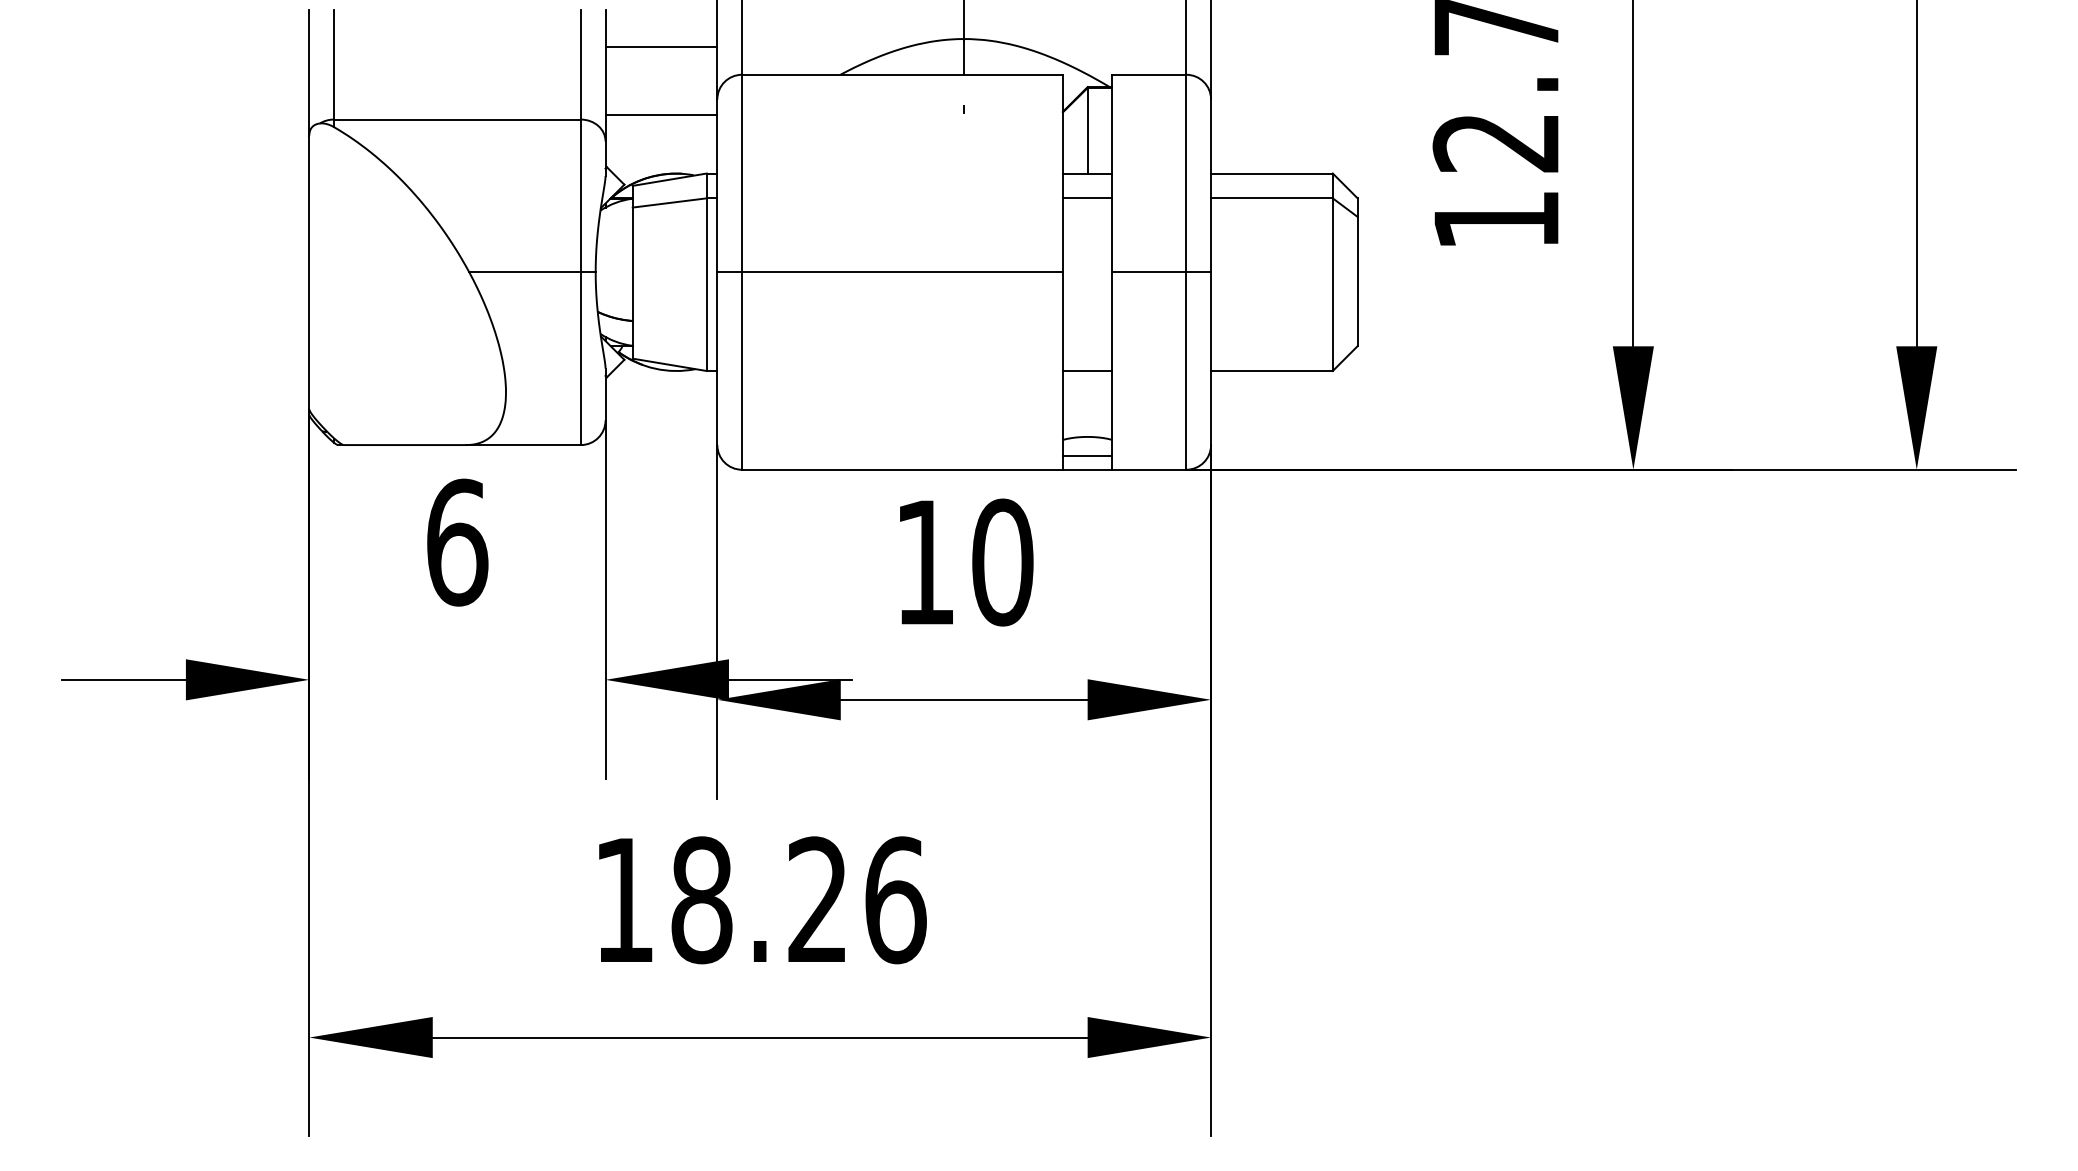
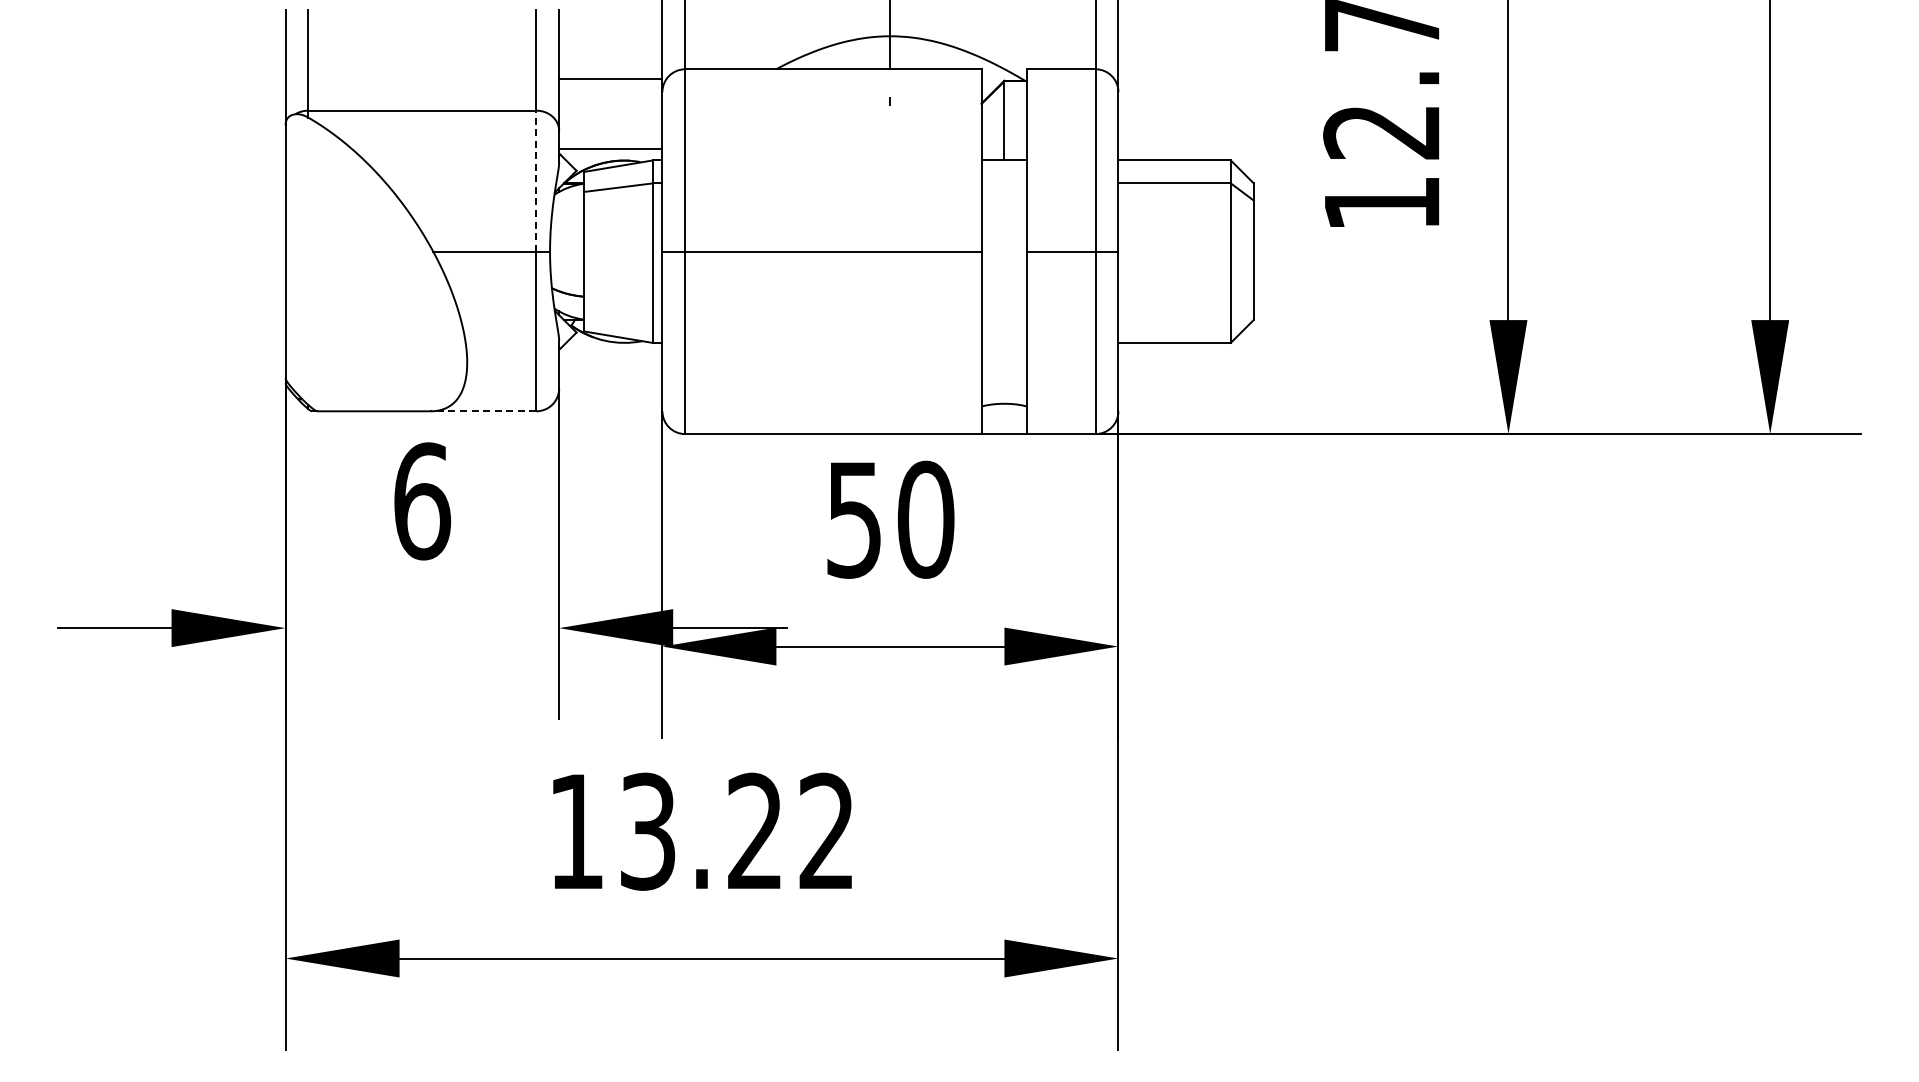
line: (661, 47) -> (610, 79), moved
line: (661, 115) -> (610, 149), moved
line: (581, 196) -> (536, 181), solid -> dashed
line: (1087, 198) -> (1004, 183), removed
line: (1087, 370) -> (1004, 342), removed
line: (522, 445) -> (482, 411), solid -> dashed
line: (1087, 456) -> (1004, 421), removed
text: (924, 563) -> (853, 520), 10 -> 50
text: (798, 900) -> (737, 831), 18.26 -> 13.22

